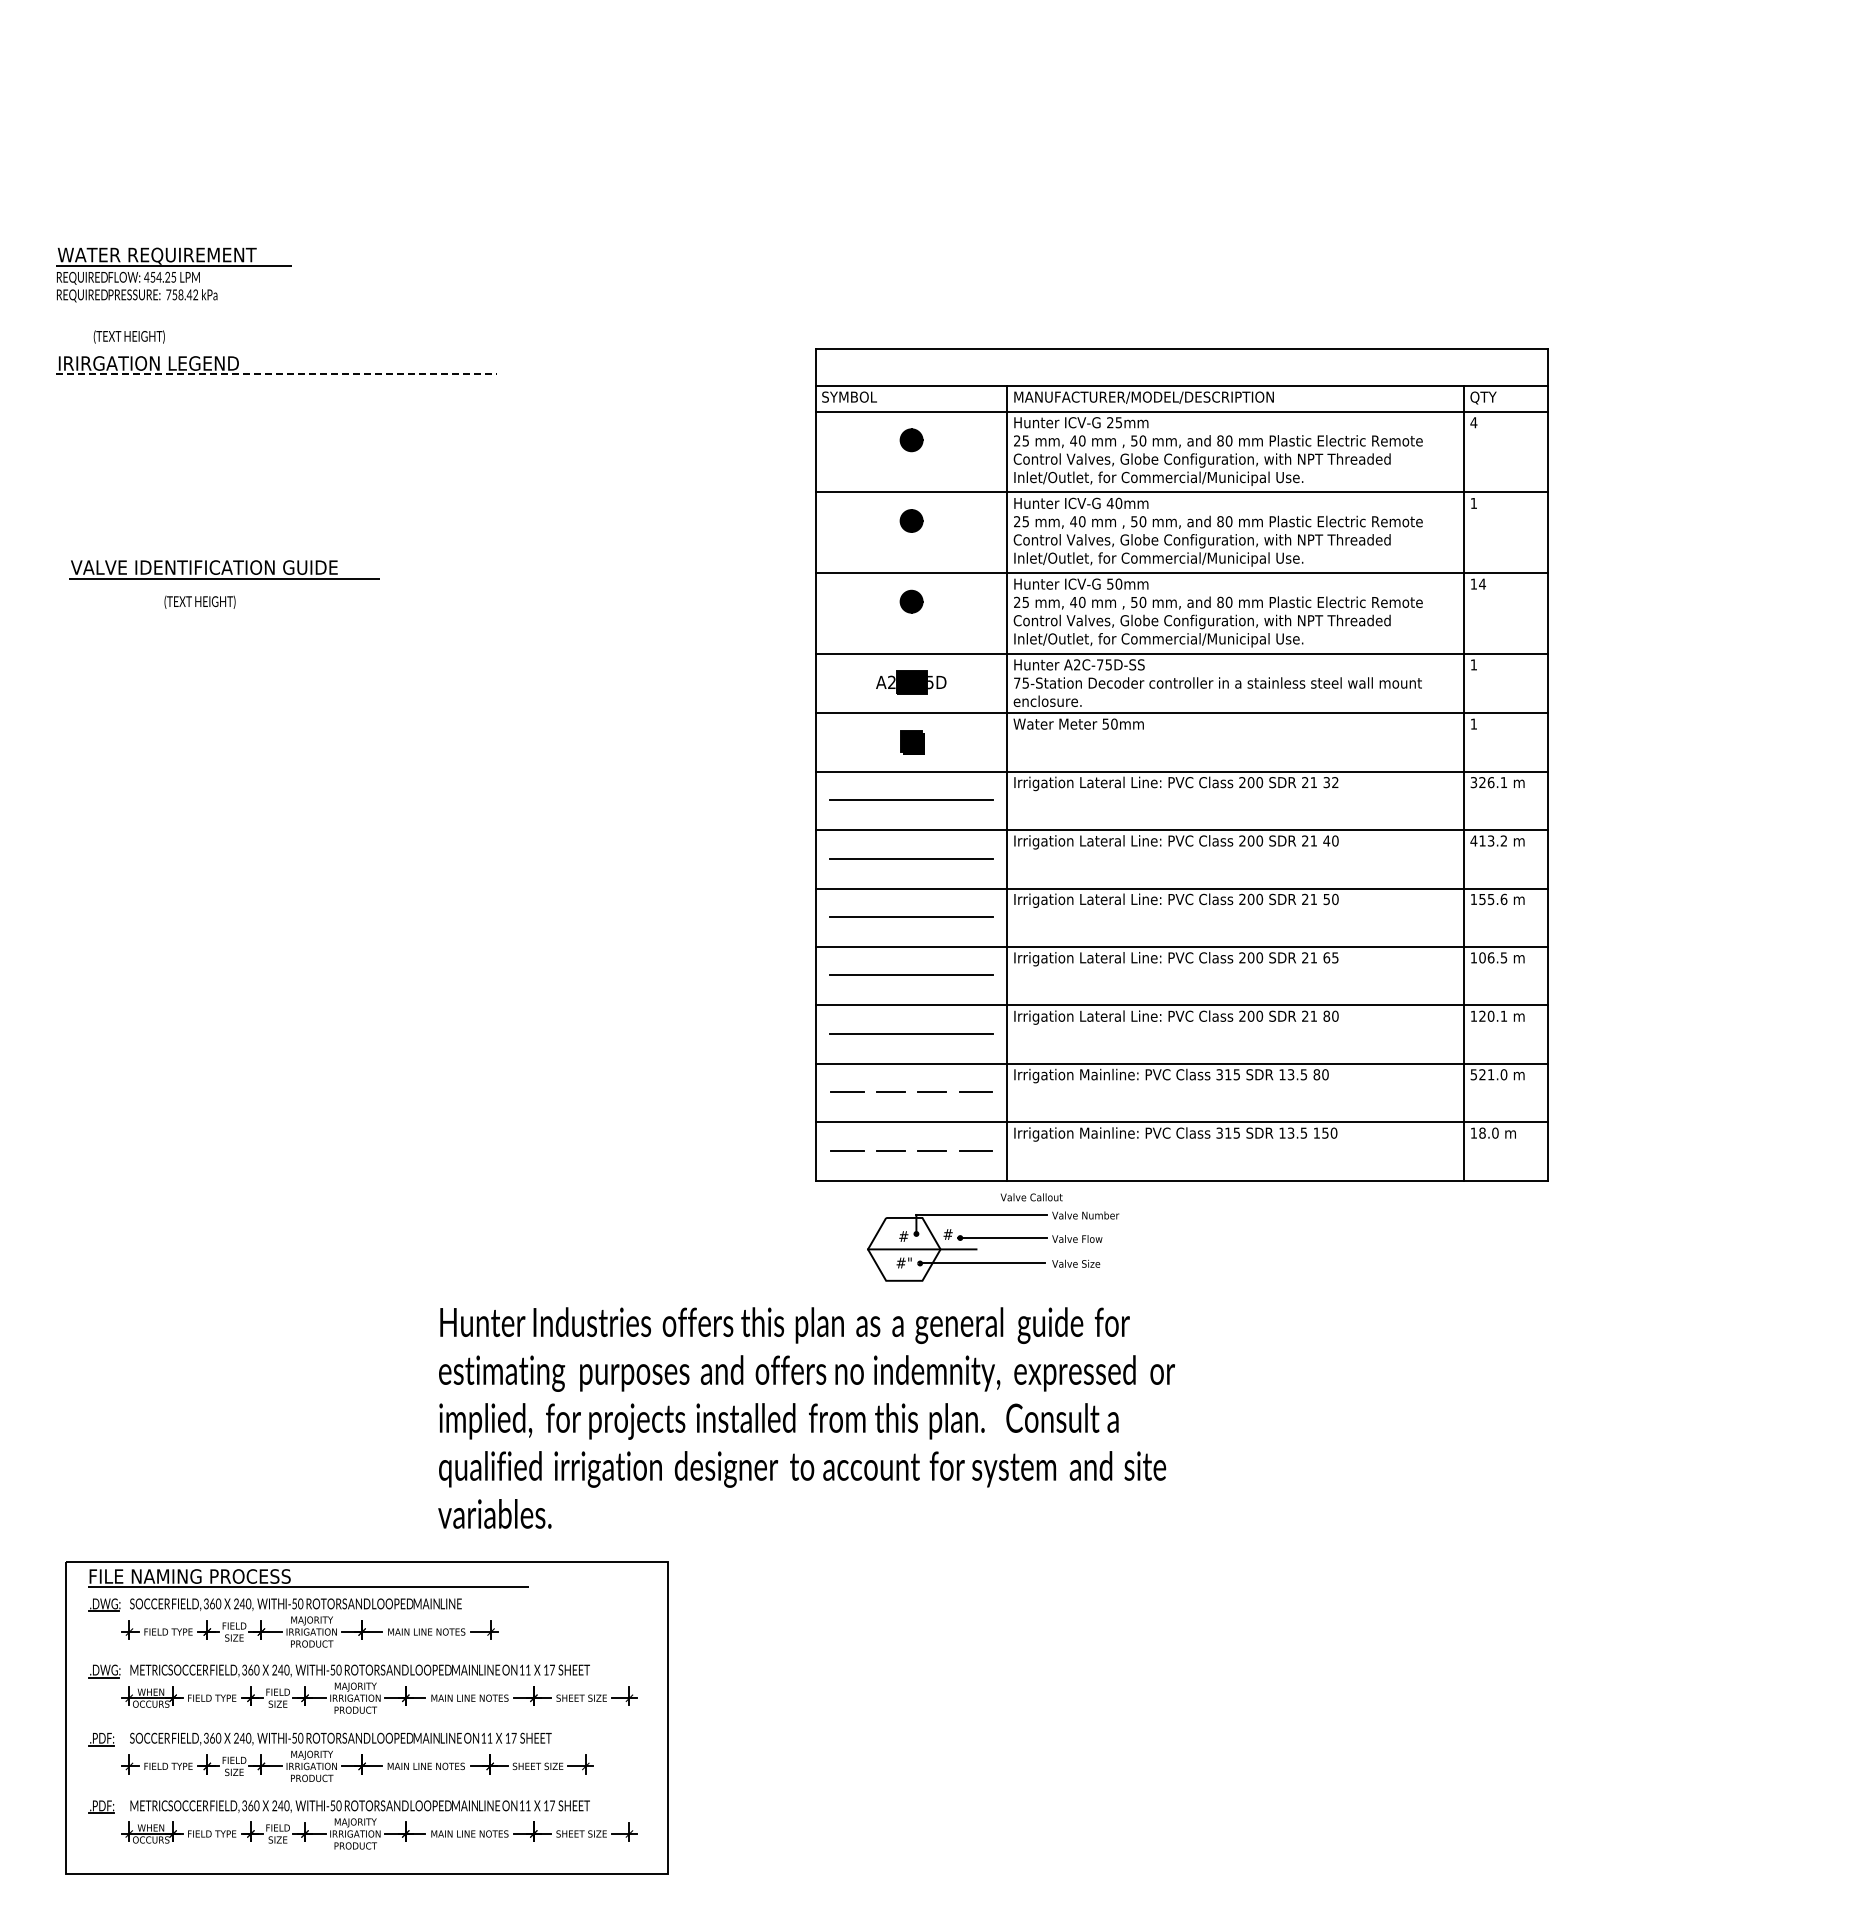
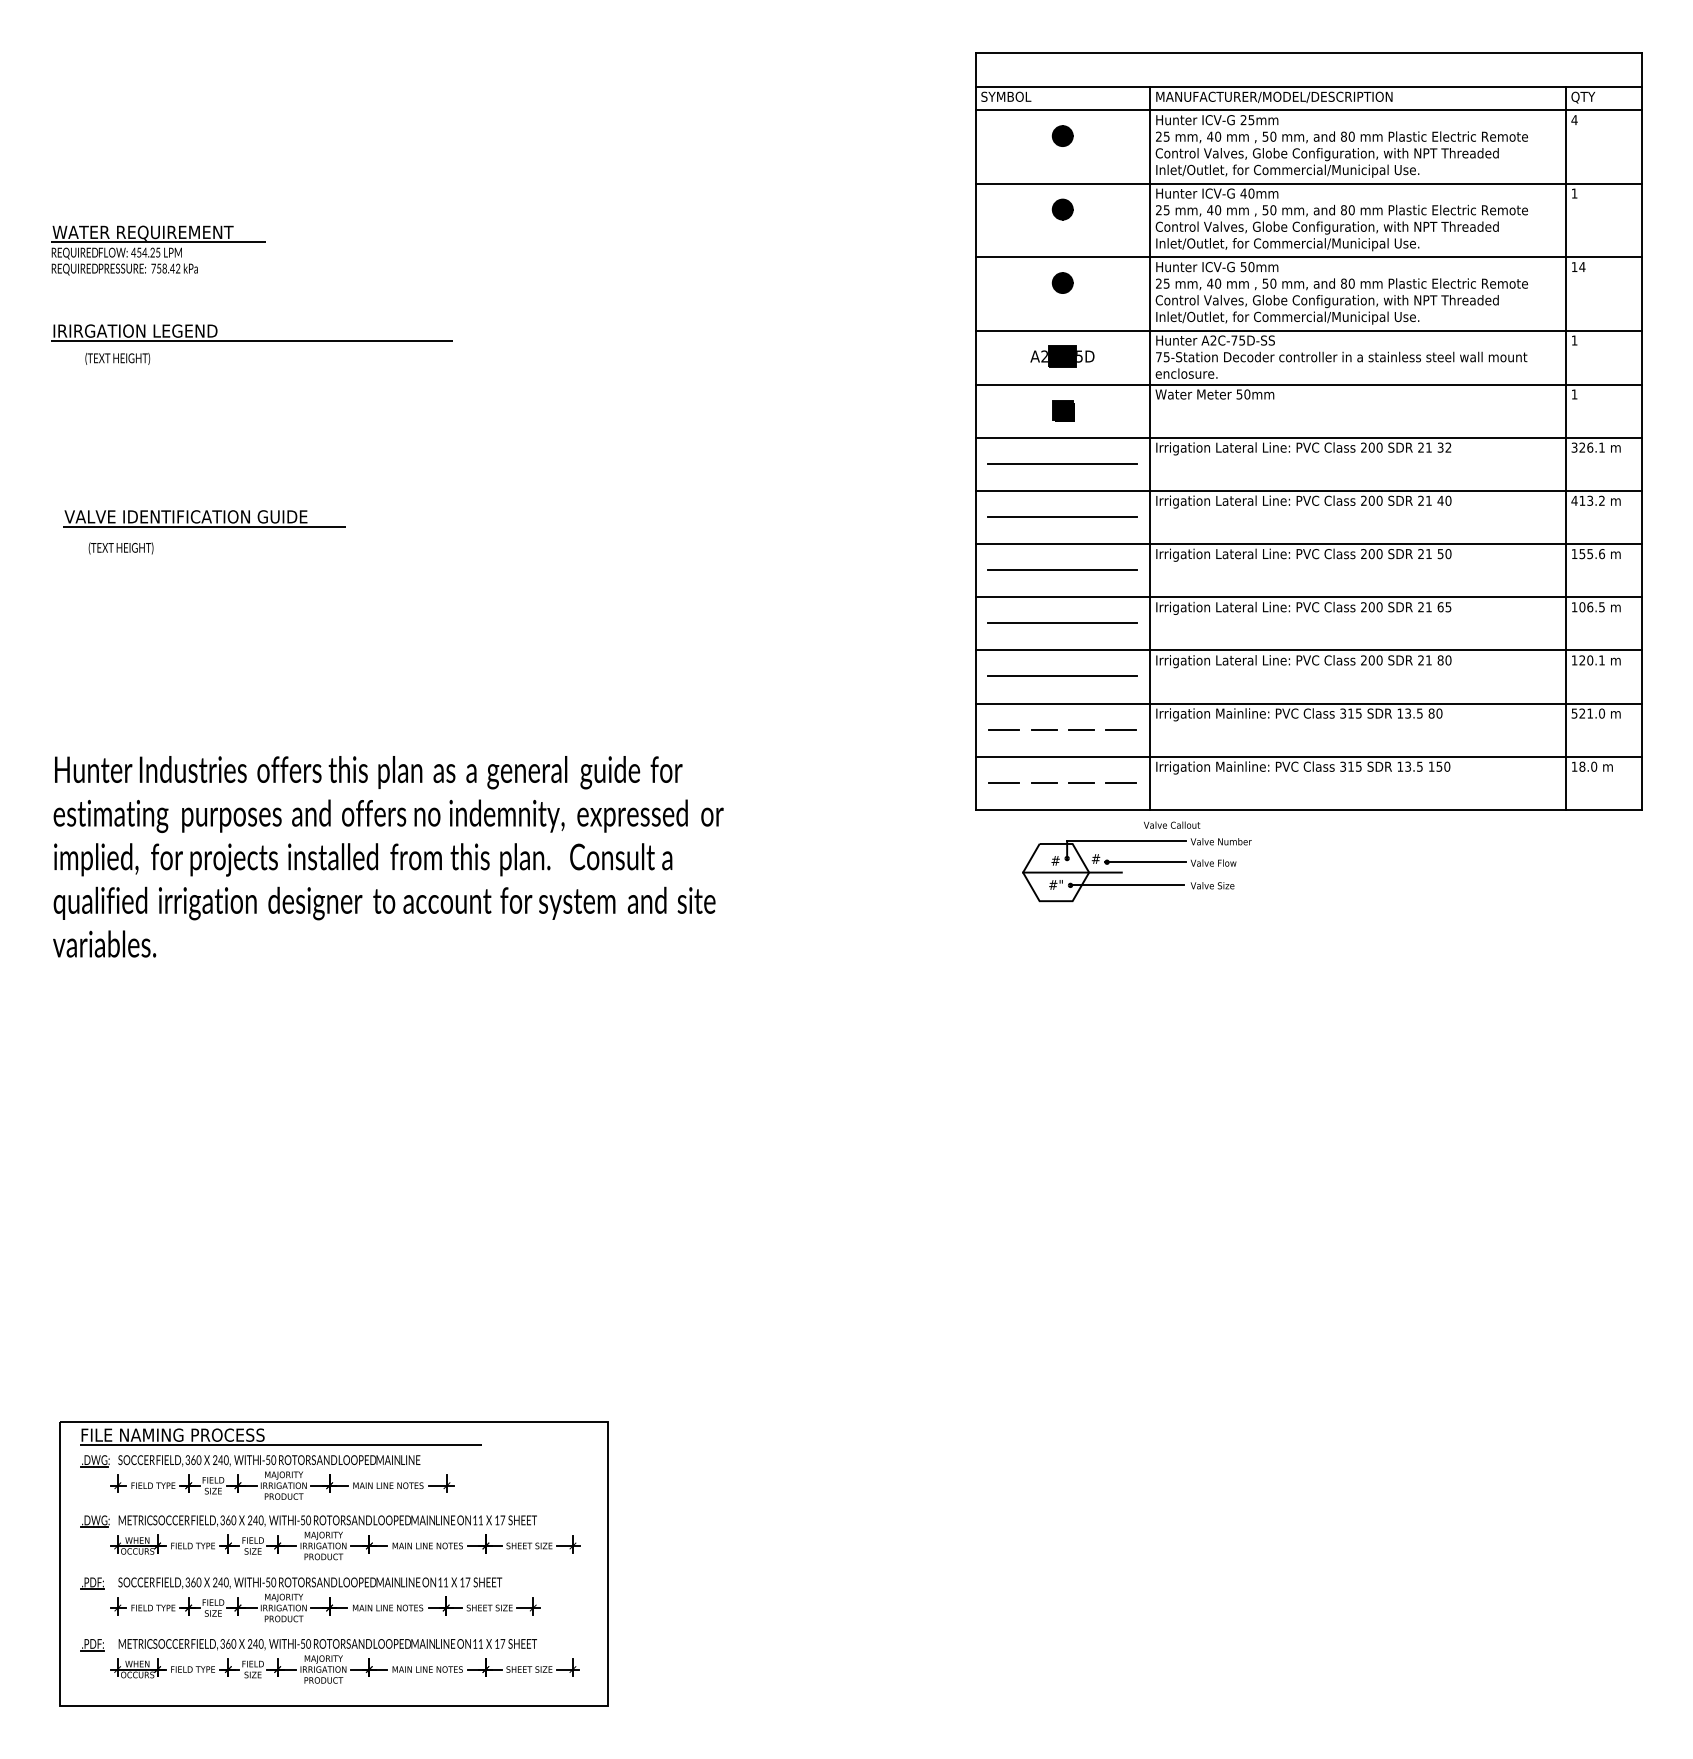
text: (128, 336) -> (116, 358), moved
line: (276, 374) -> (251, 341), dashed -> solid
text: (199, 601) -> (120, 547), moved
part: (1181, 814) -> (1308, 476), moved
text: (806, 1417) -> (388, 856), moved

